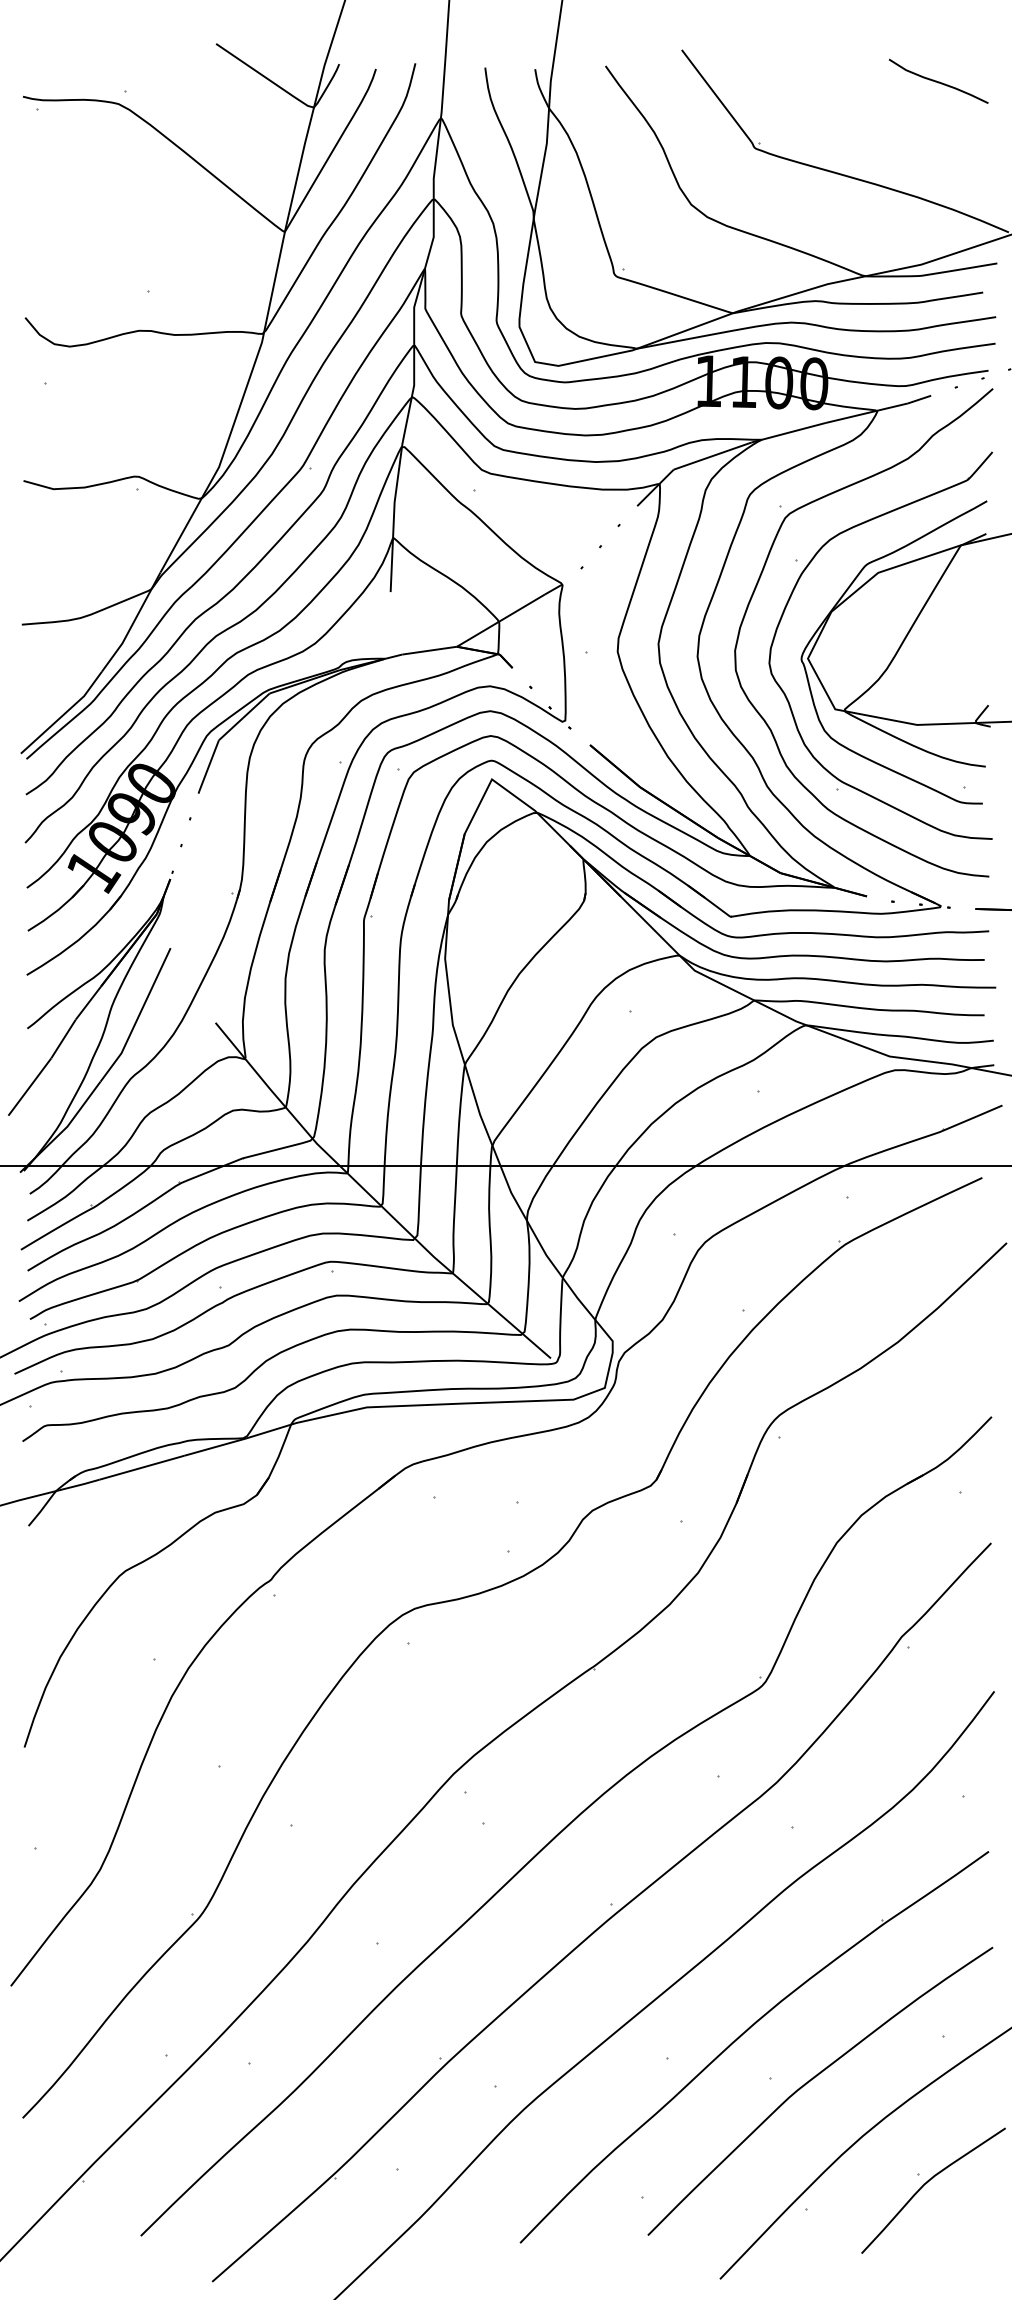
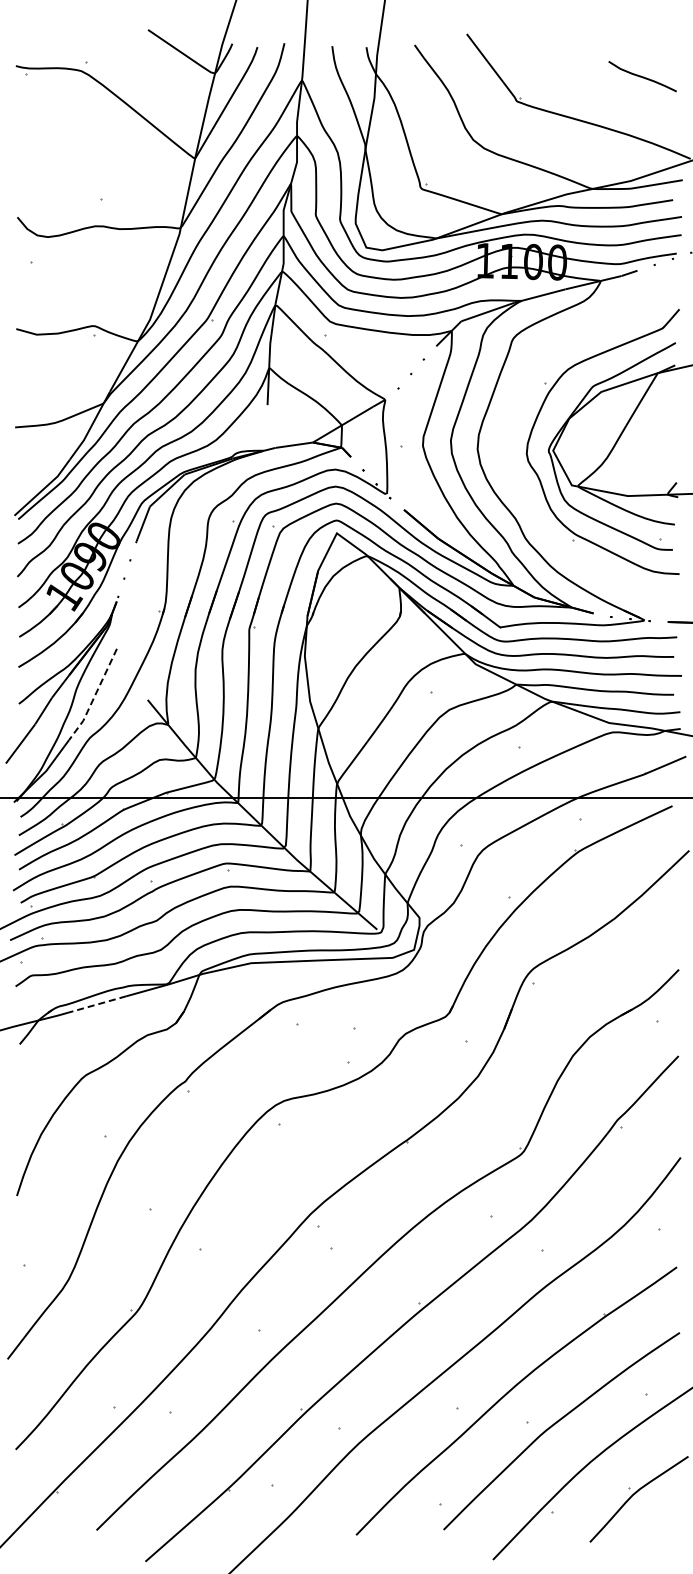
curve: (938, 81) -> (642, 76), moved
part: (757, 588) -> (518, 402), removed
line: (137, 1017) -> (94, 696), solid -> dashed
line: (140, 1467) -> (96, 1004), solid -> dashed

